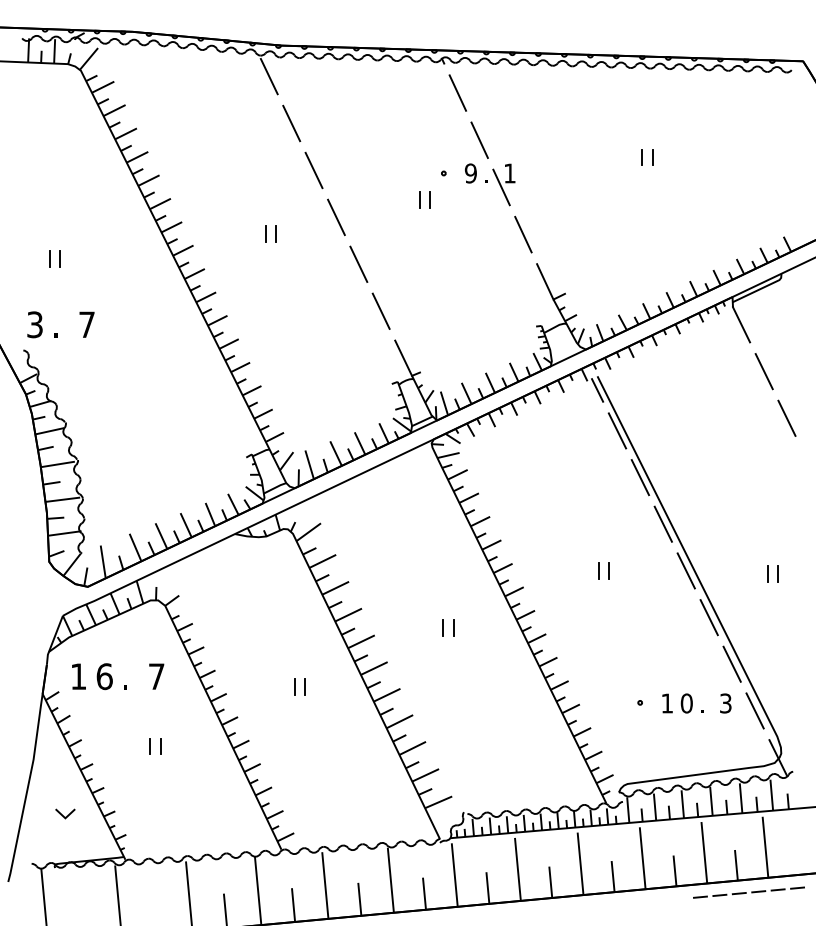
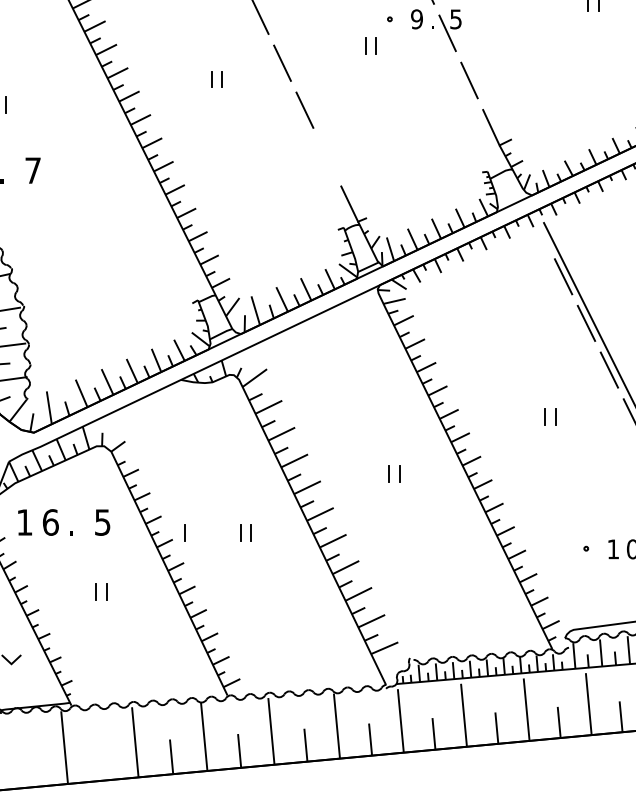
text: (509, 173) -> (455, 19), 1 -> 5
line: (380, 310) -> (326, 156), removed
line: (597, 390) -> (543, 236), removed
text: (156, 676) -> (102, 522), 7 -> 5
line: (238, 686) -> (184, 532), added

